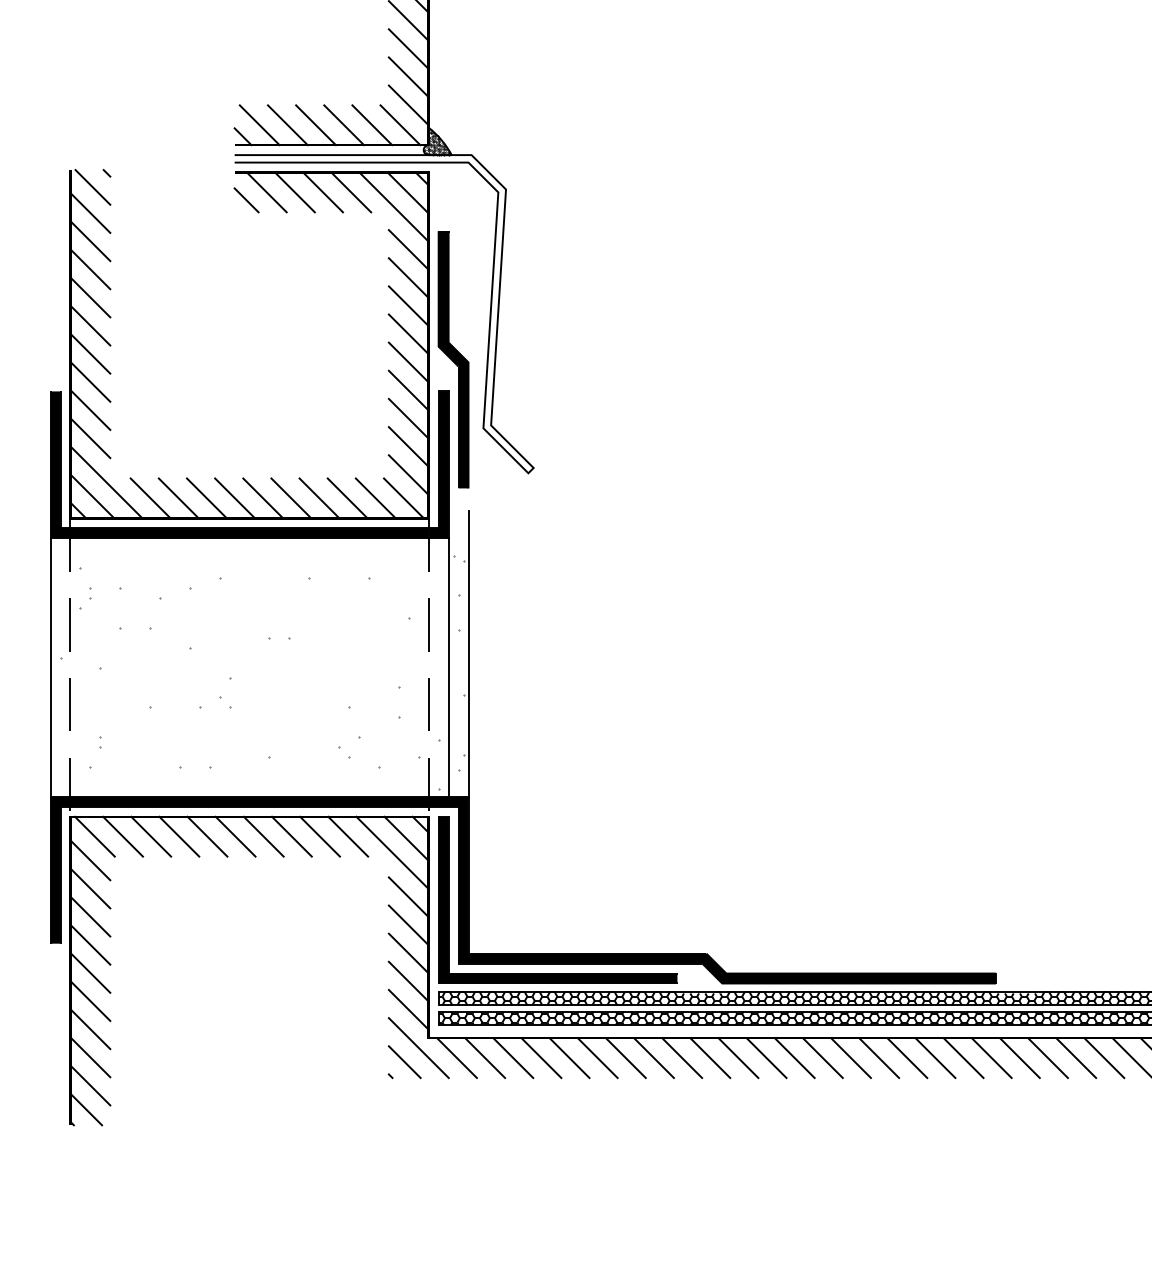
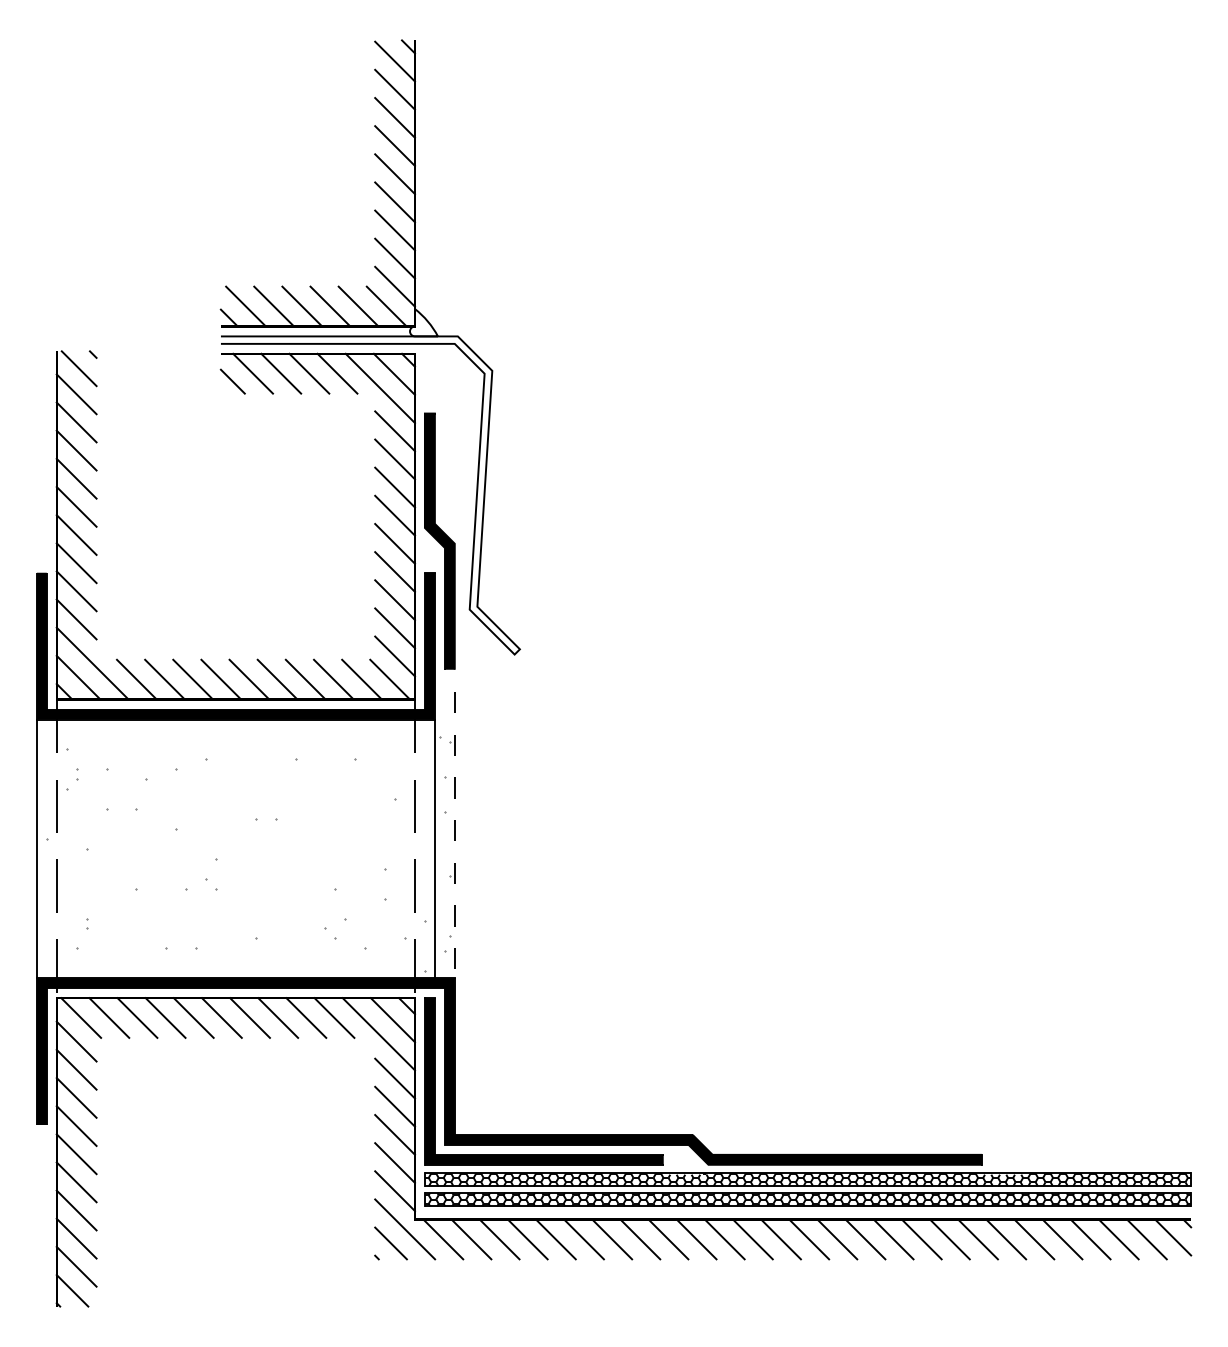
hatch: (437, 142) -> (423, 323), removed
line: (468, 654) -> (454, 835), solid -> dashed

